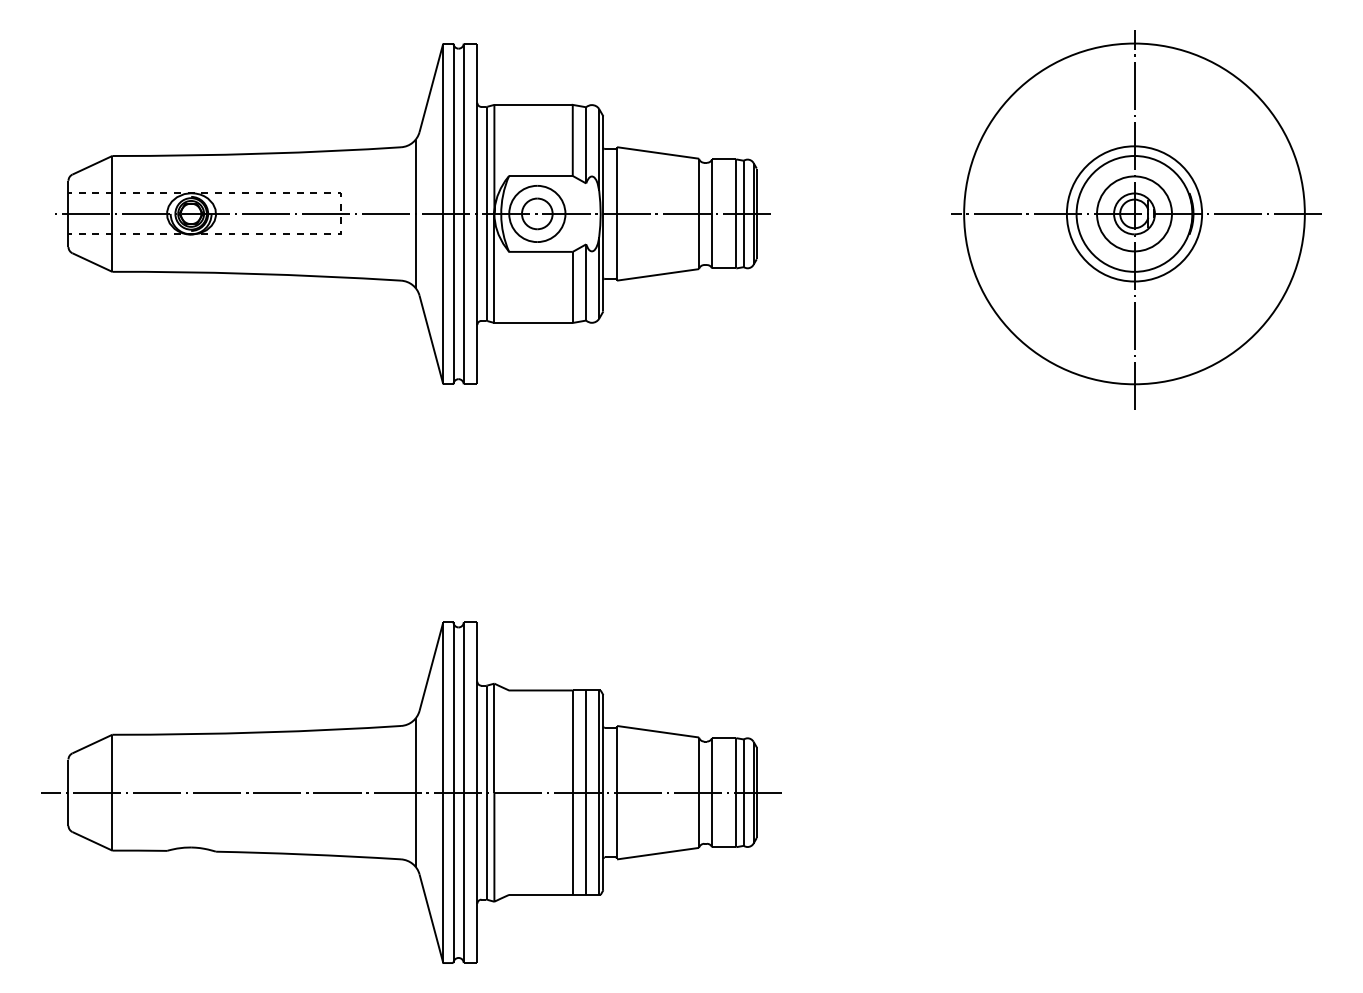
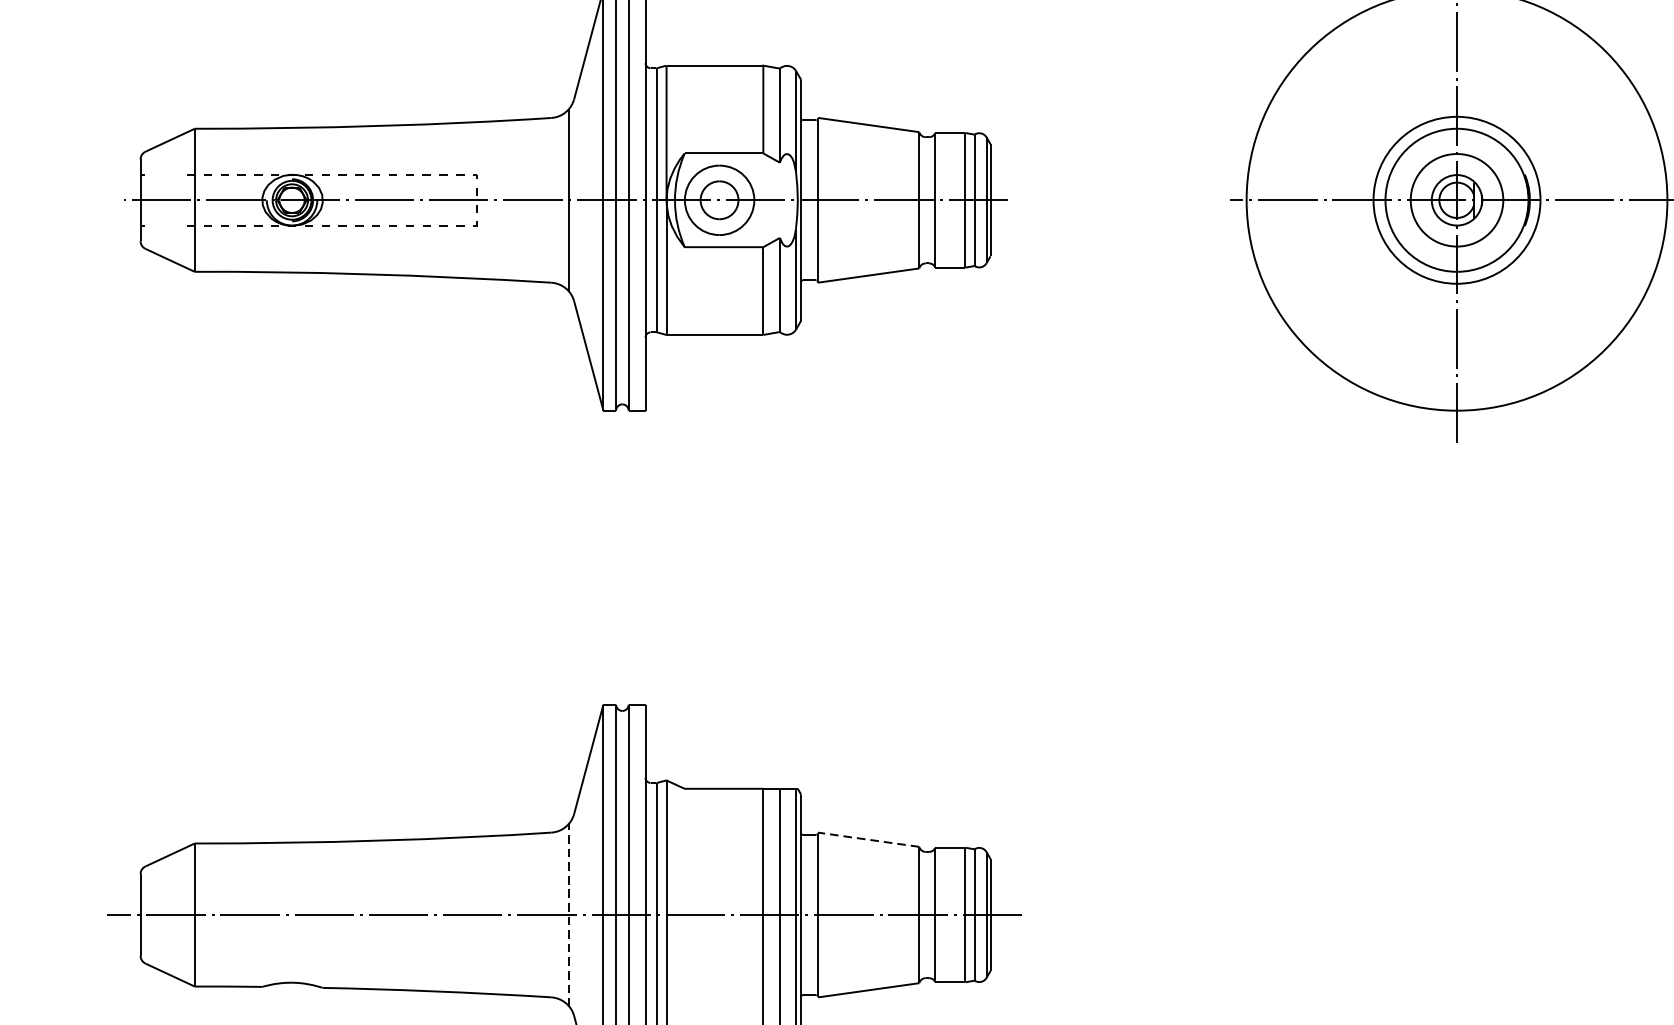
line: (85, 192) -> (161, 173), removed
line: (85, 233) -> (161, 224), removed
line: (657, 731) -> (867, 839), solid -> dashed
line: (415, 792) -> (569, 914), solid -> dashed

